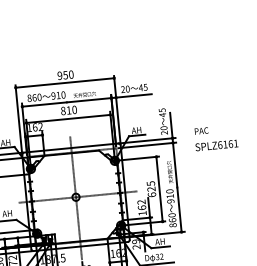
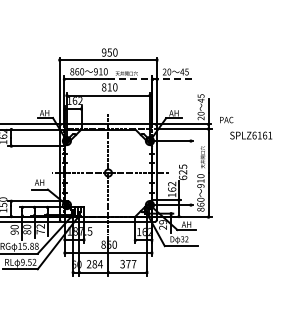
line: (109, 98) -> (150, 79), solid -> dashed
text: (201, 130) -> (226, 119), moved
line: (159, 189) -> (190, 173), removed

